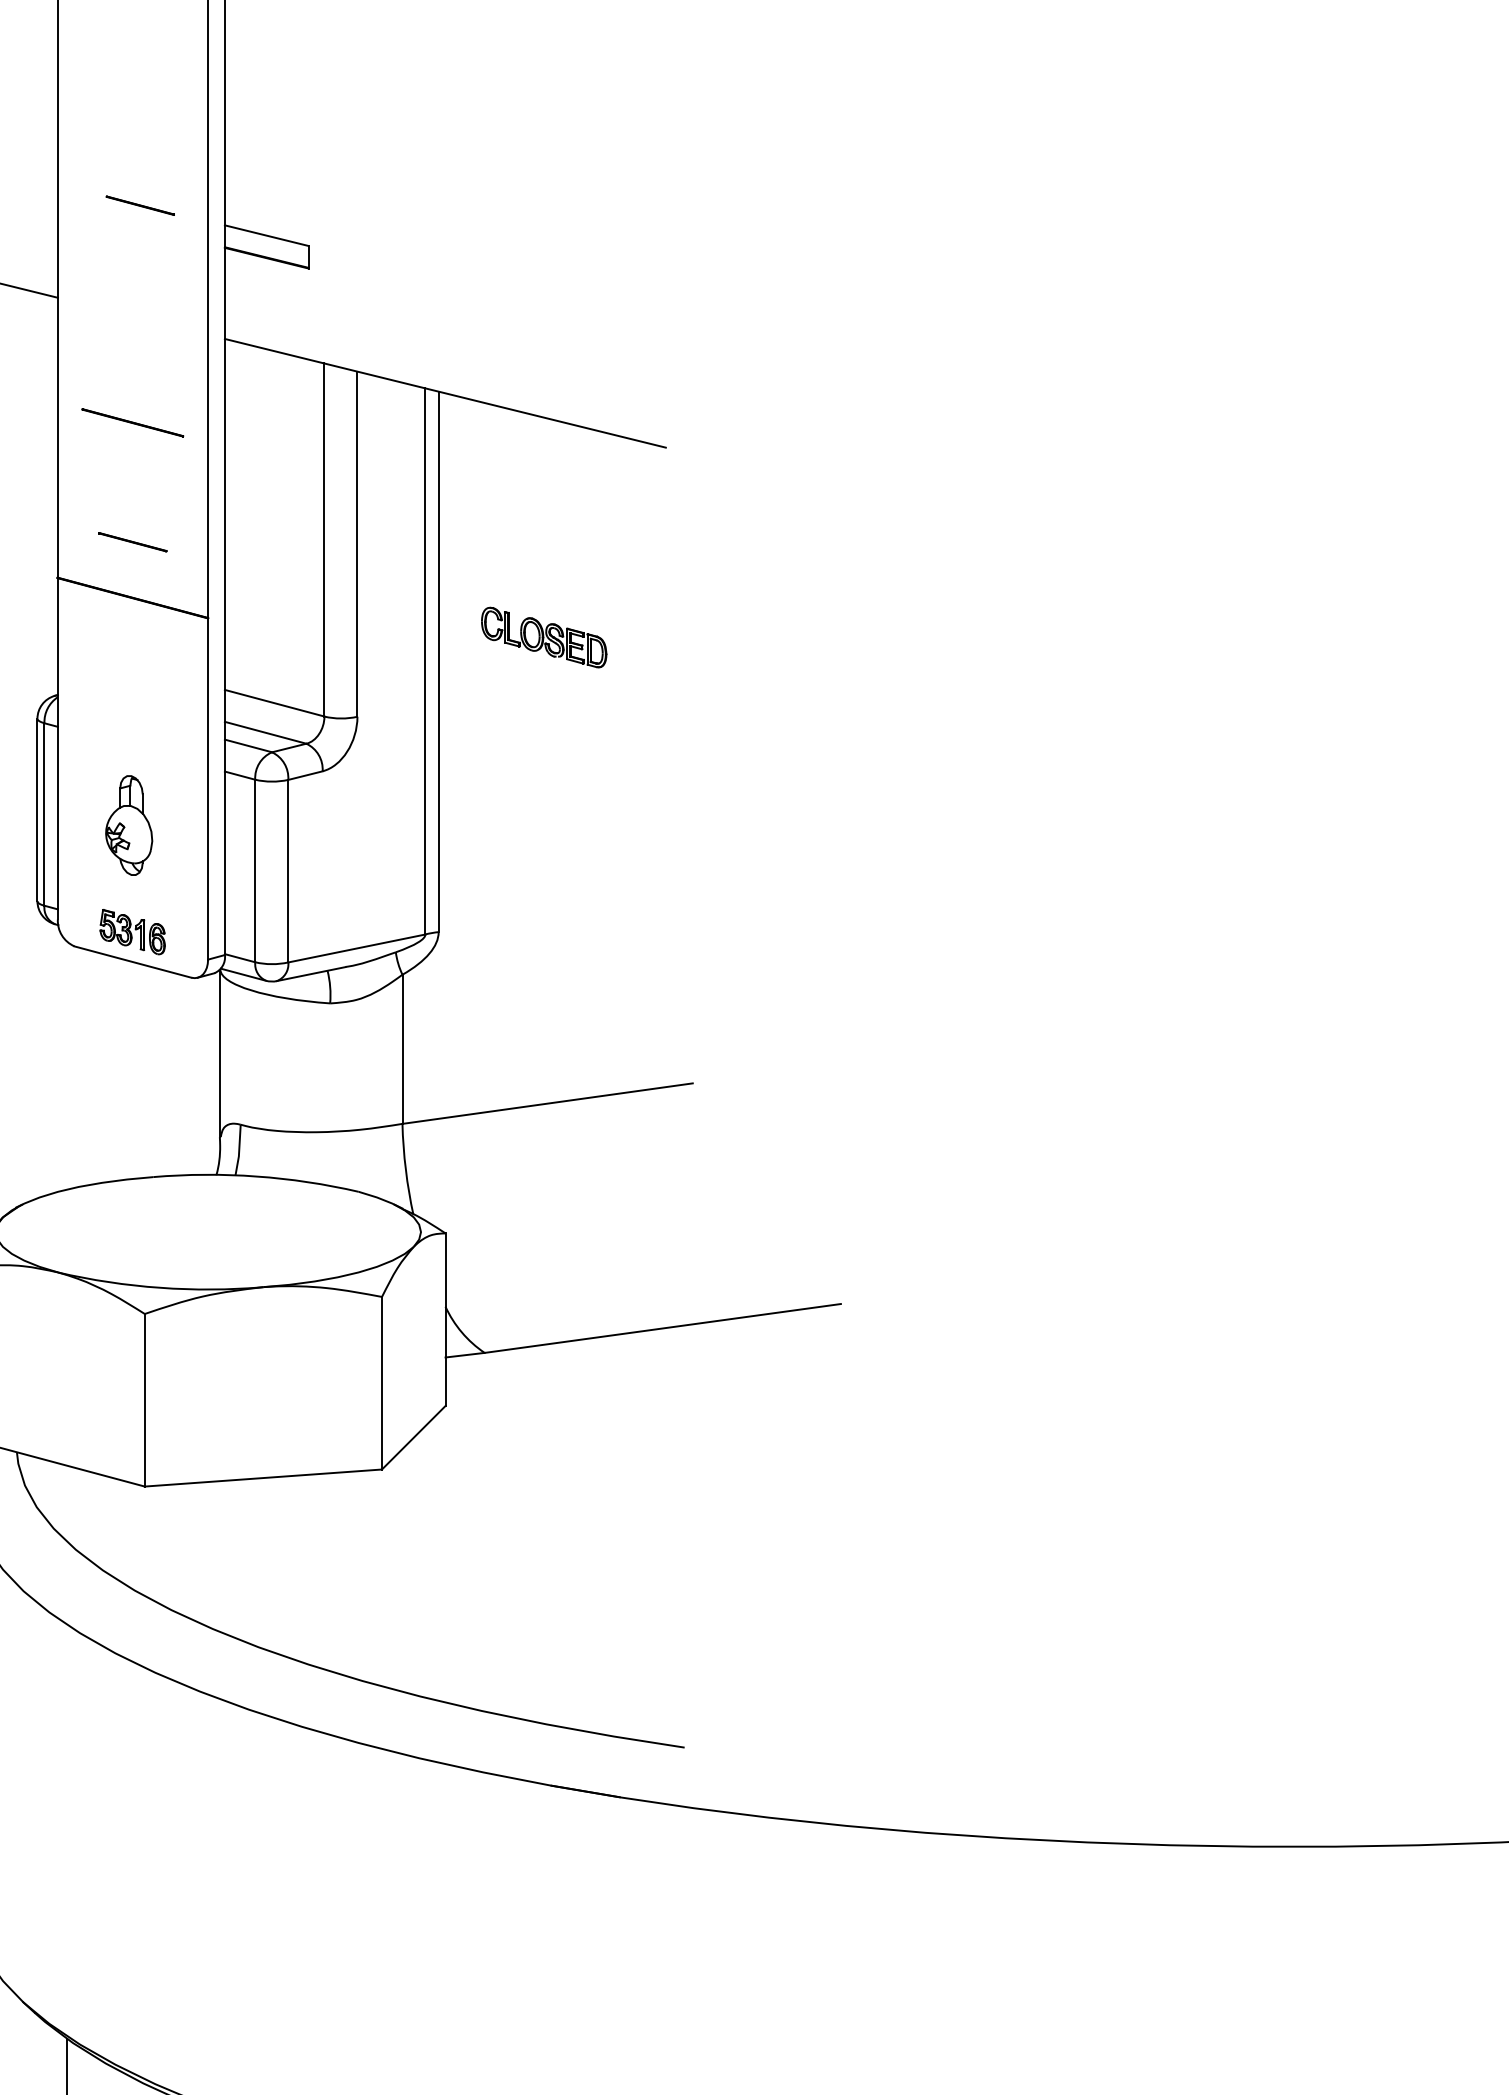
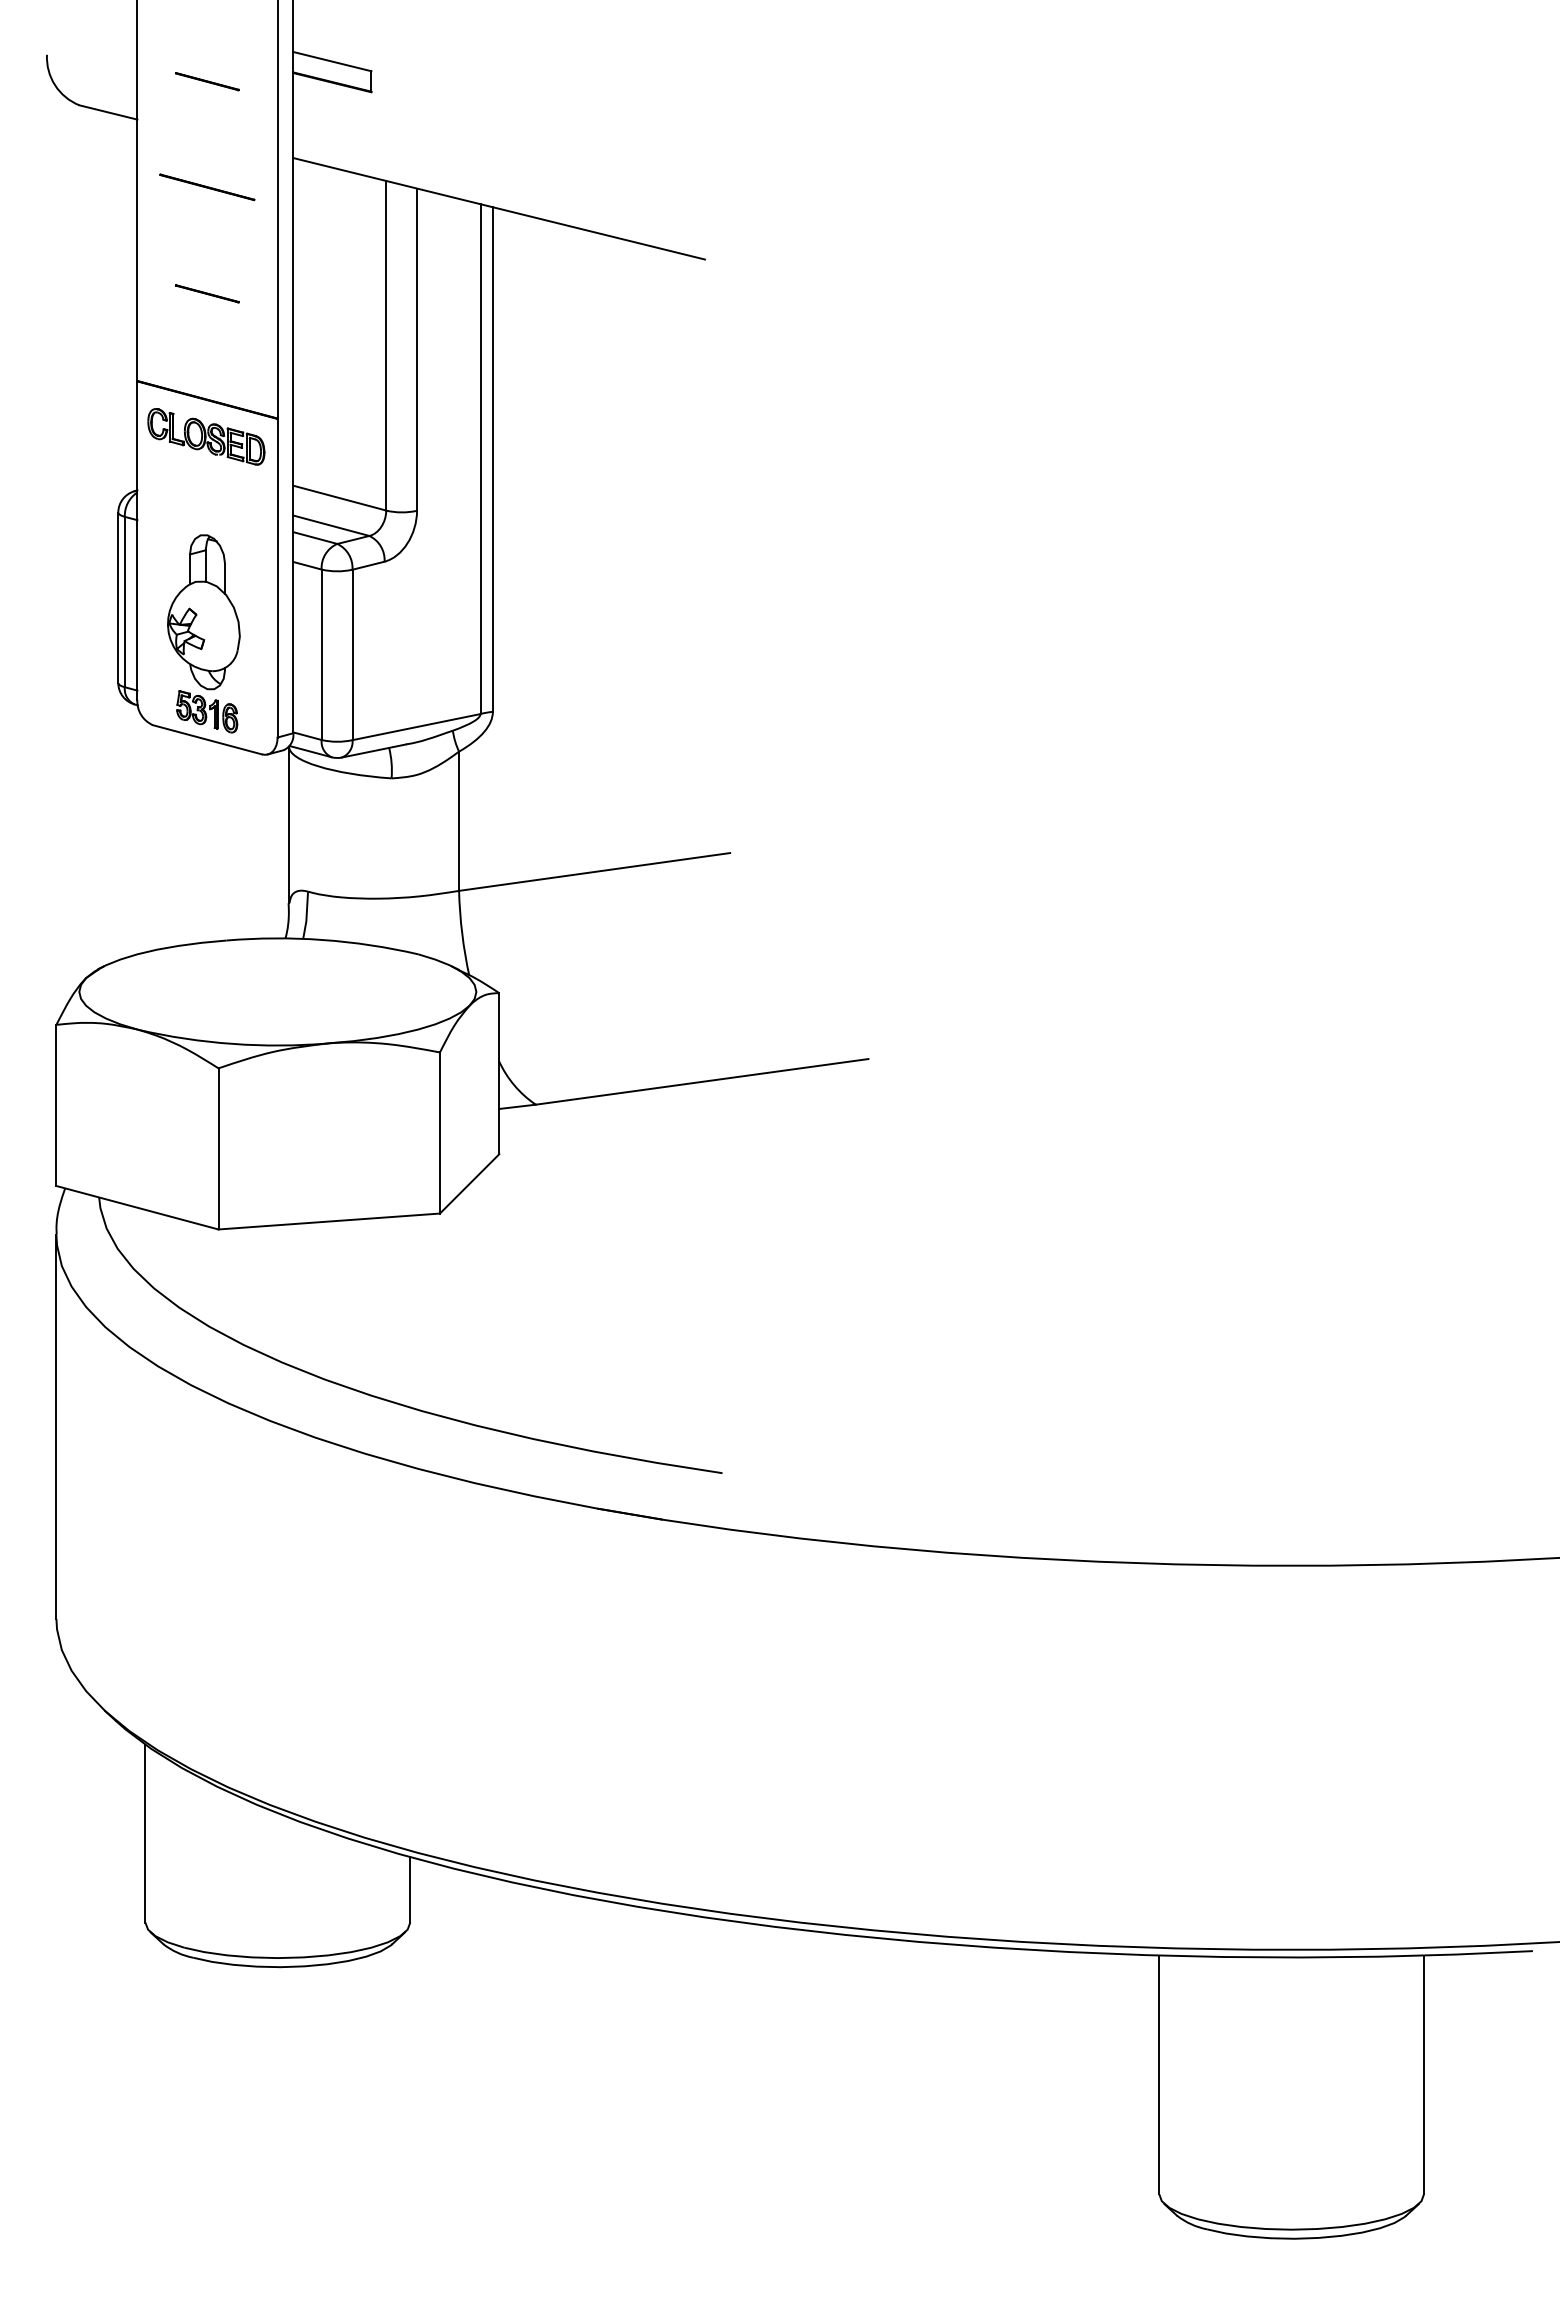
line: (140, 205) -> (207, 81), moved
line: (133, 422) -> (207, 187), moved
line: (133, 541) -> (207, 293), moved
part: (544, 637) -> (206, 436), moved
part: (128, 825) -> (203, 612), size x1.67

